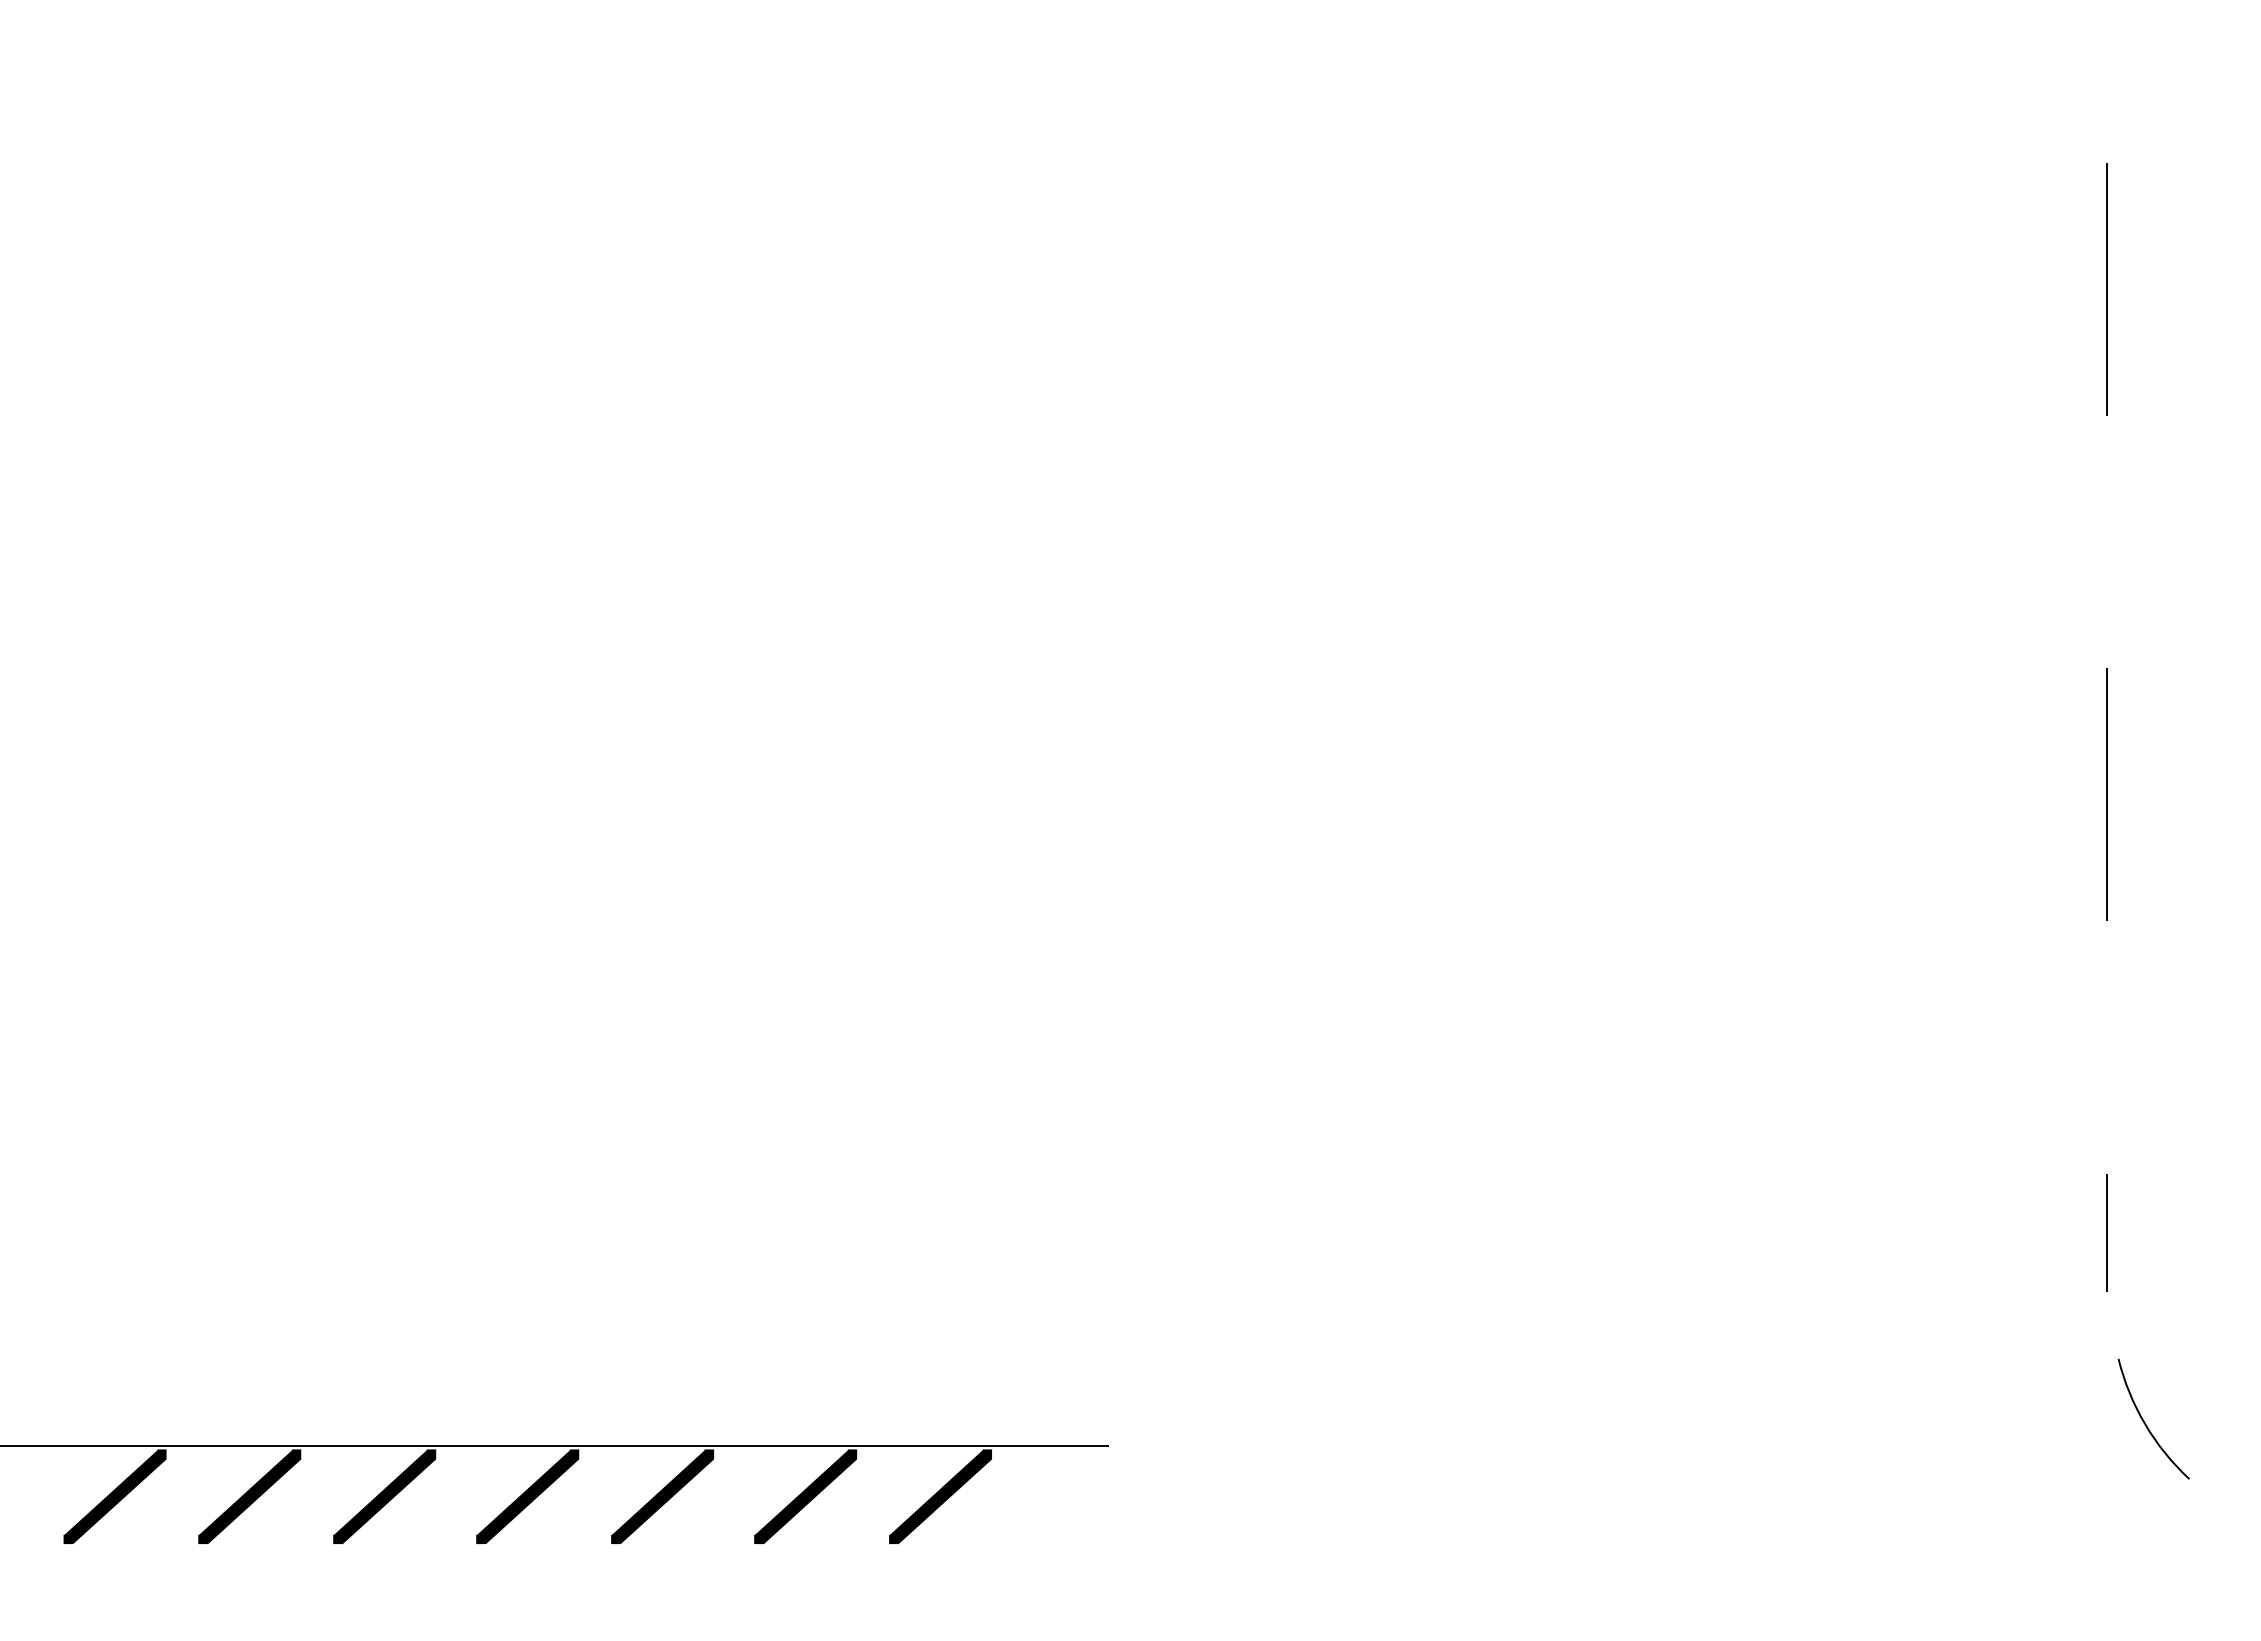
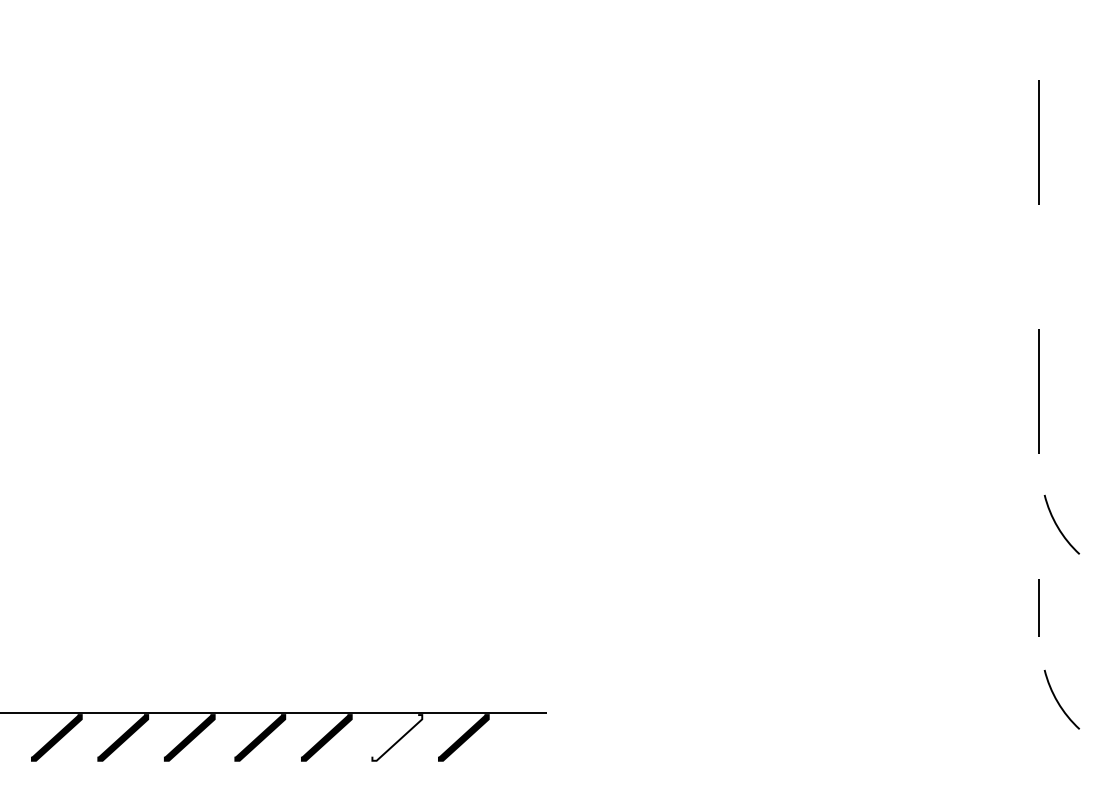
curve: (2146, 1067) -> (1058, 526), added
fill: (805, 1495) -> (397, 737), removed

